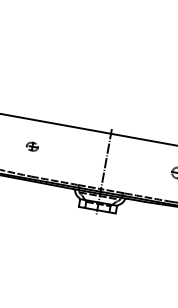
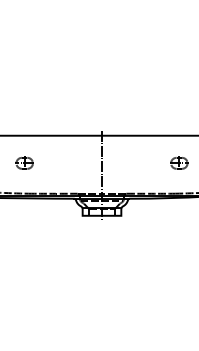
part: (32, 146) -> (24, 162), size x1.43

